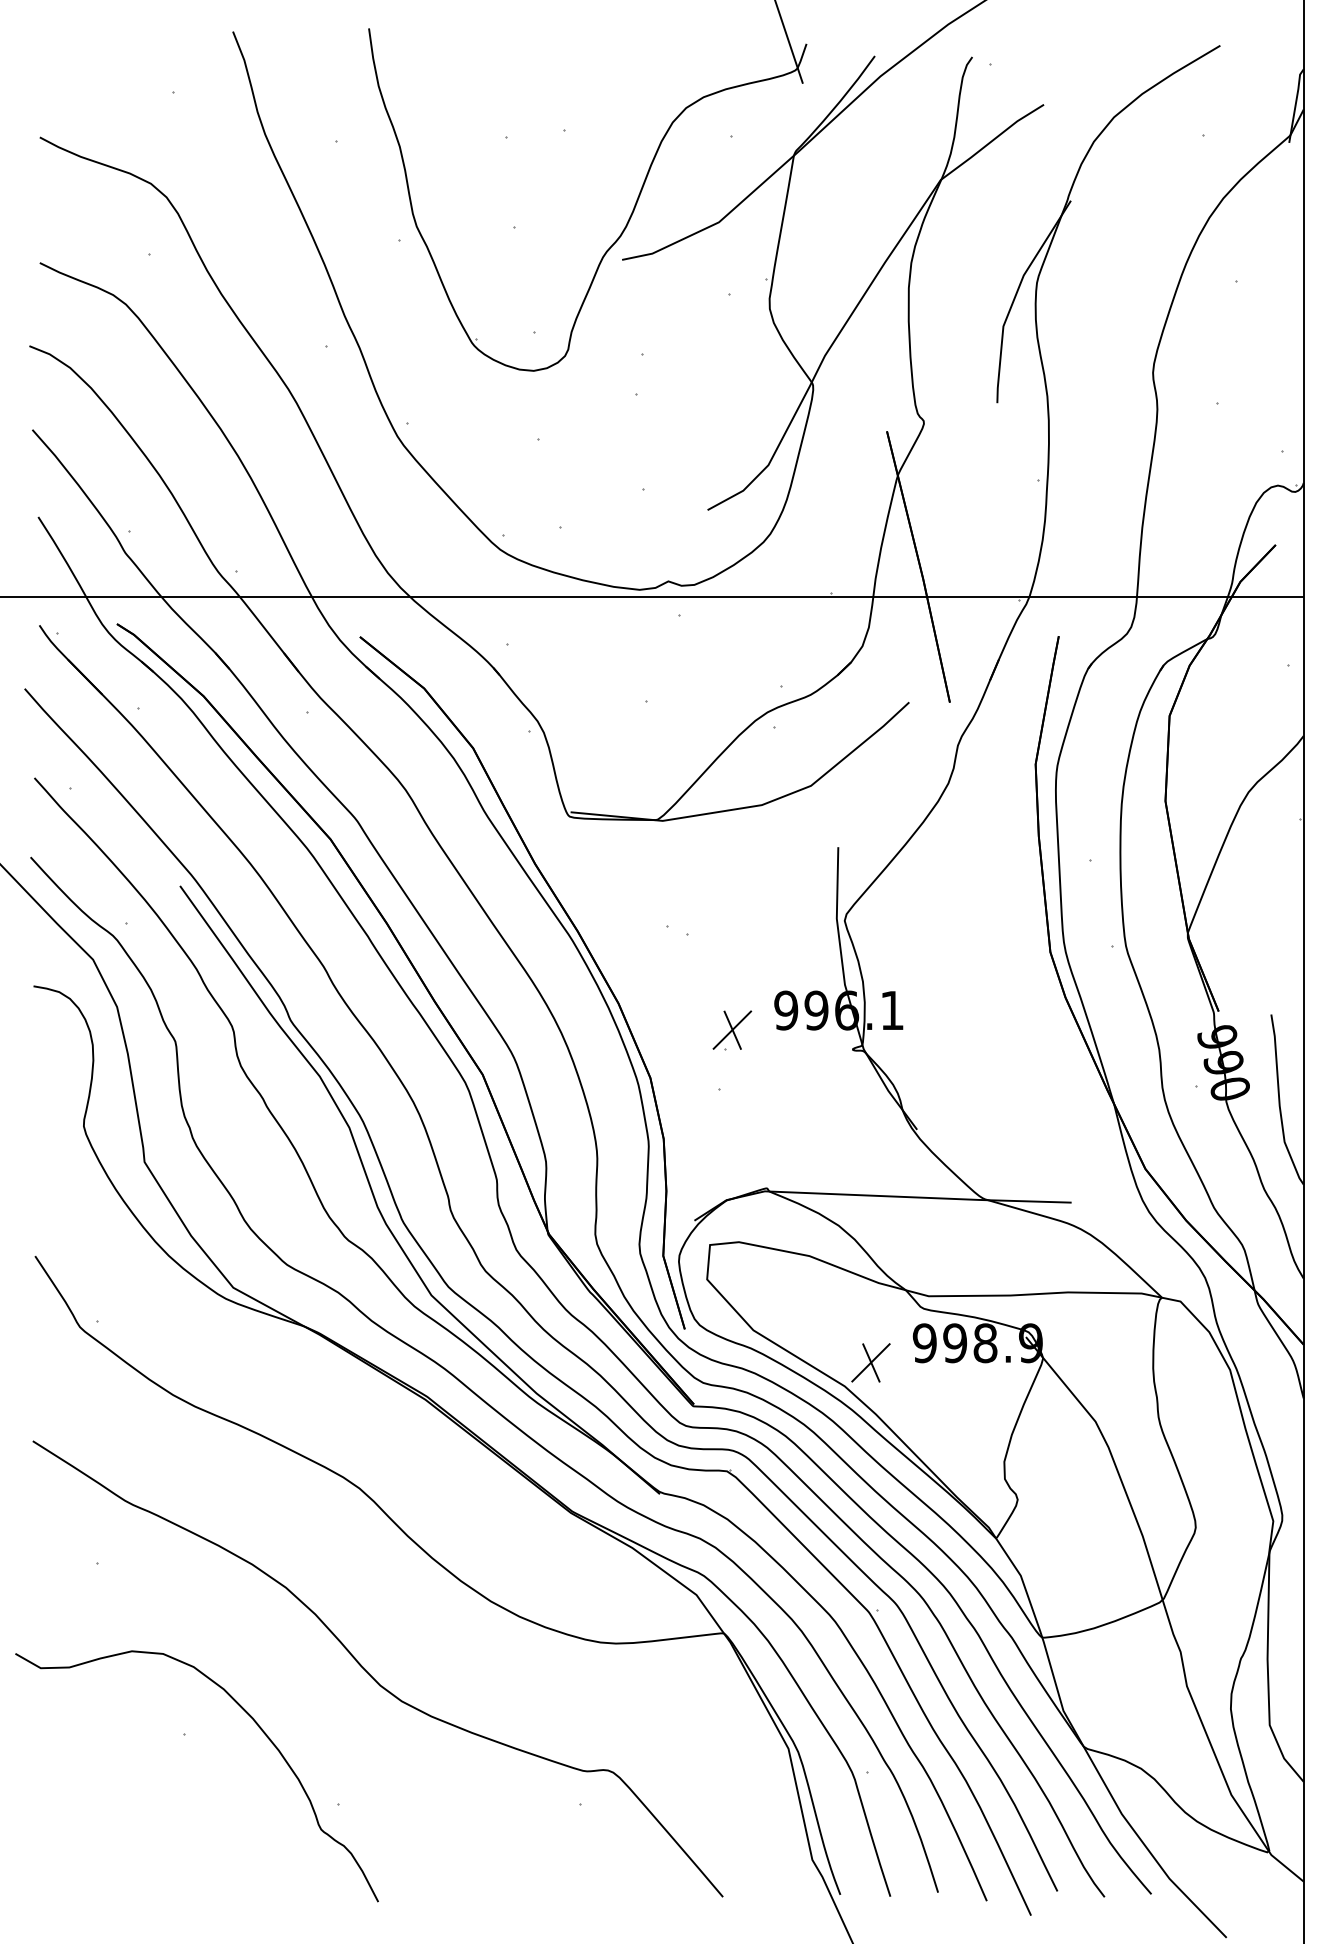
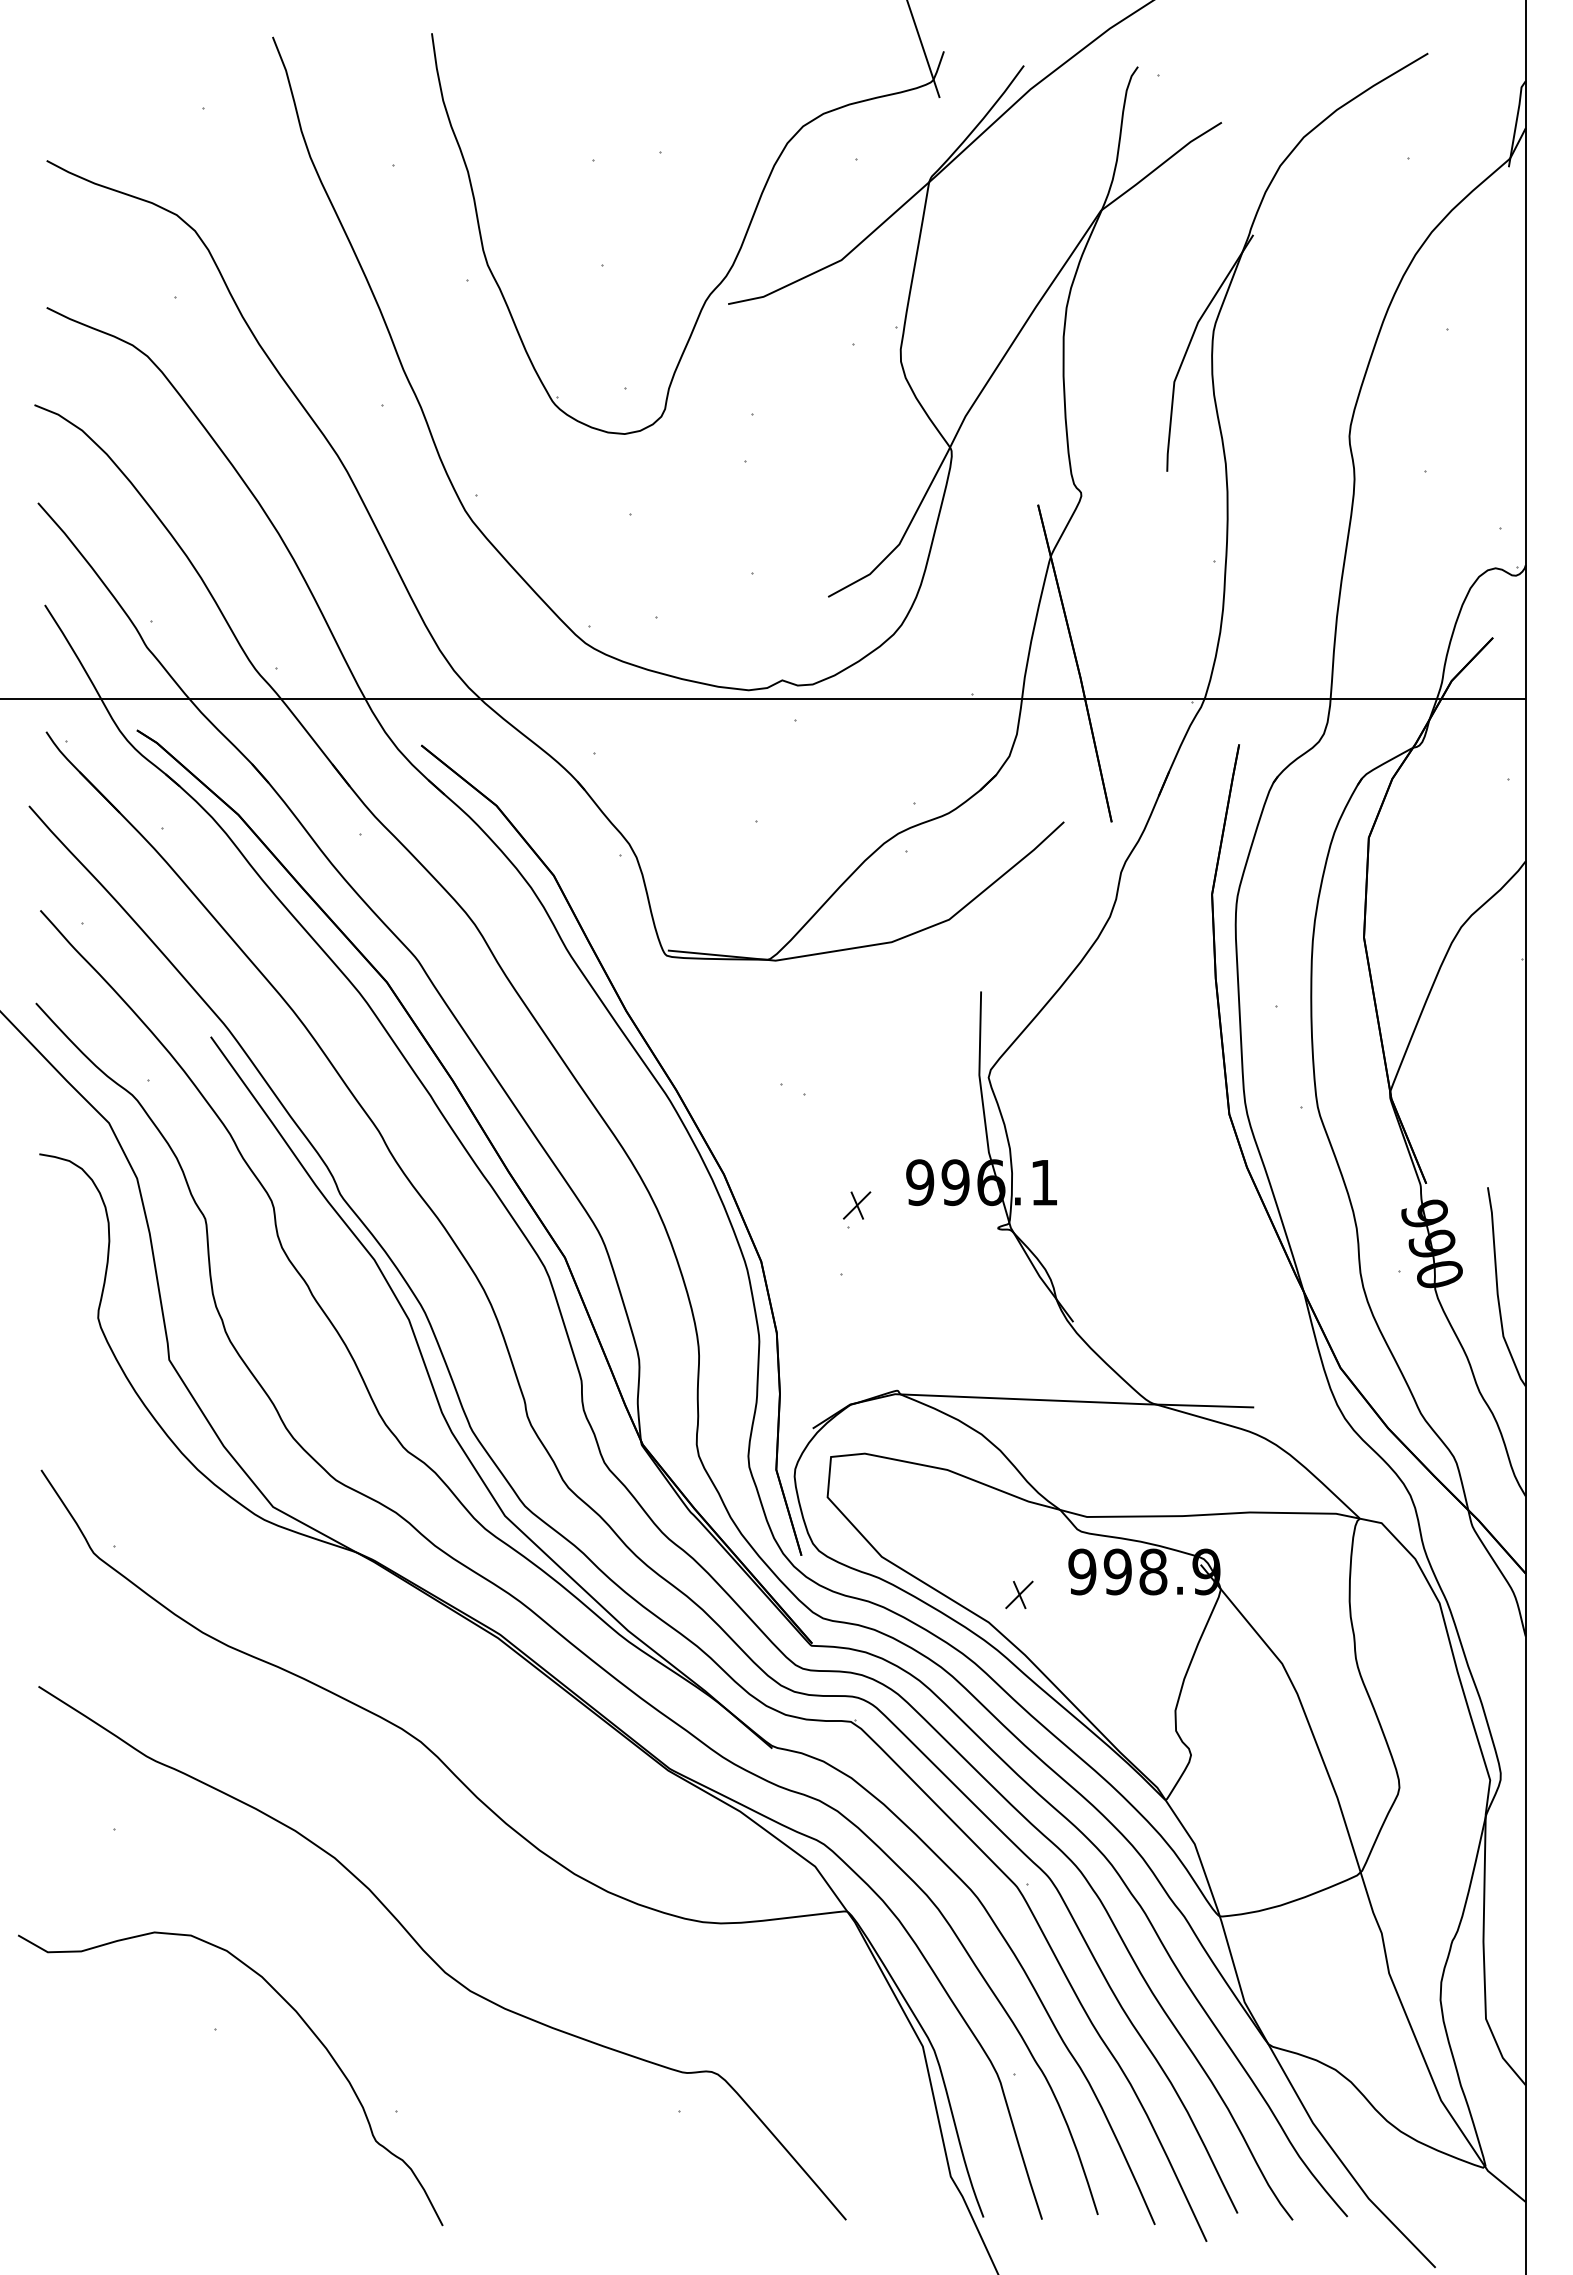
part: (731, 1030) -> (856, 1205), size x0.6
part: (871, 1362) -> (1019, 1594), size x0.6

